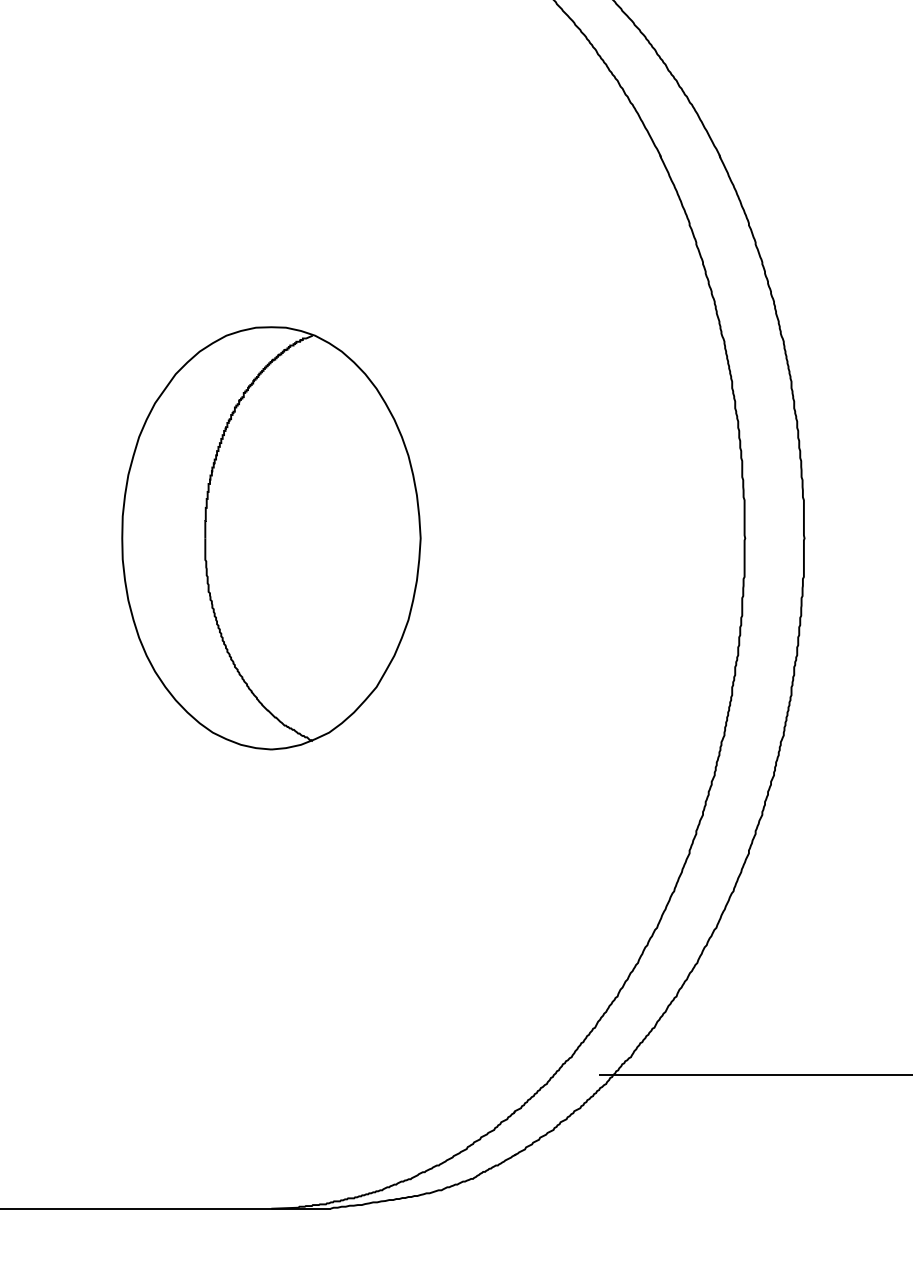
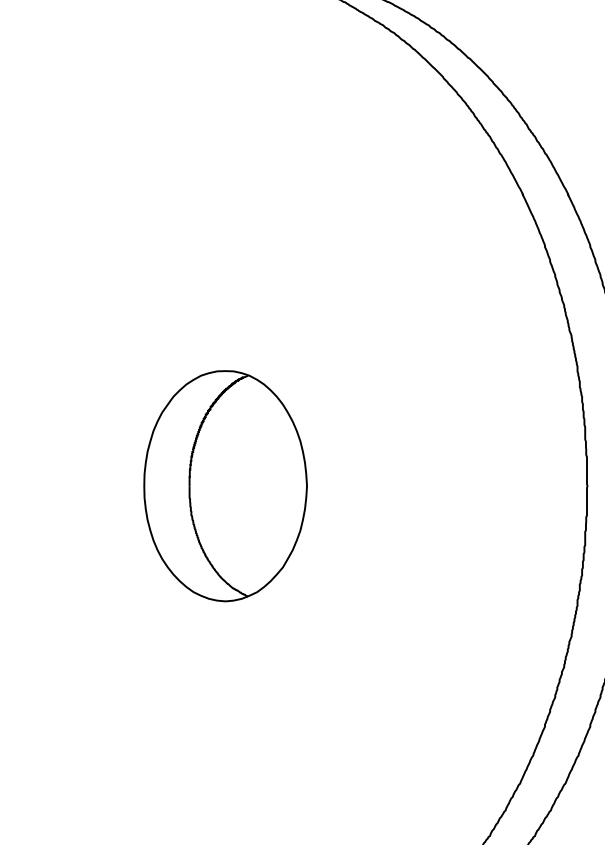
part: (270, 538) -> (225, 486), size x0.71

